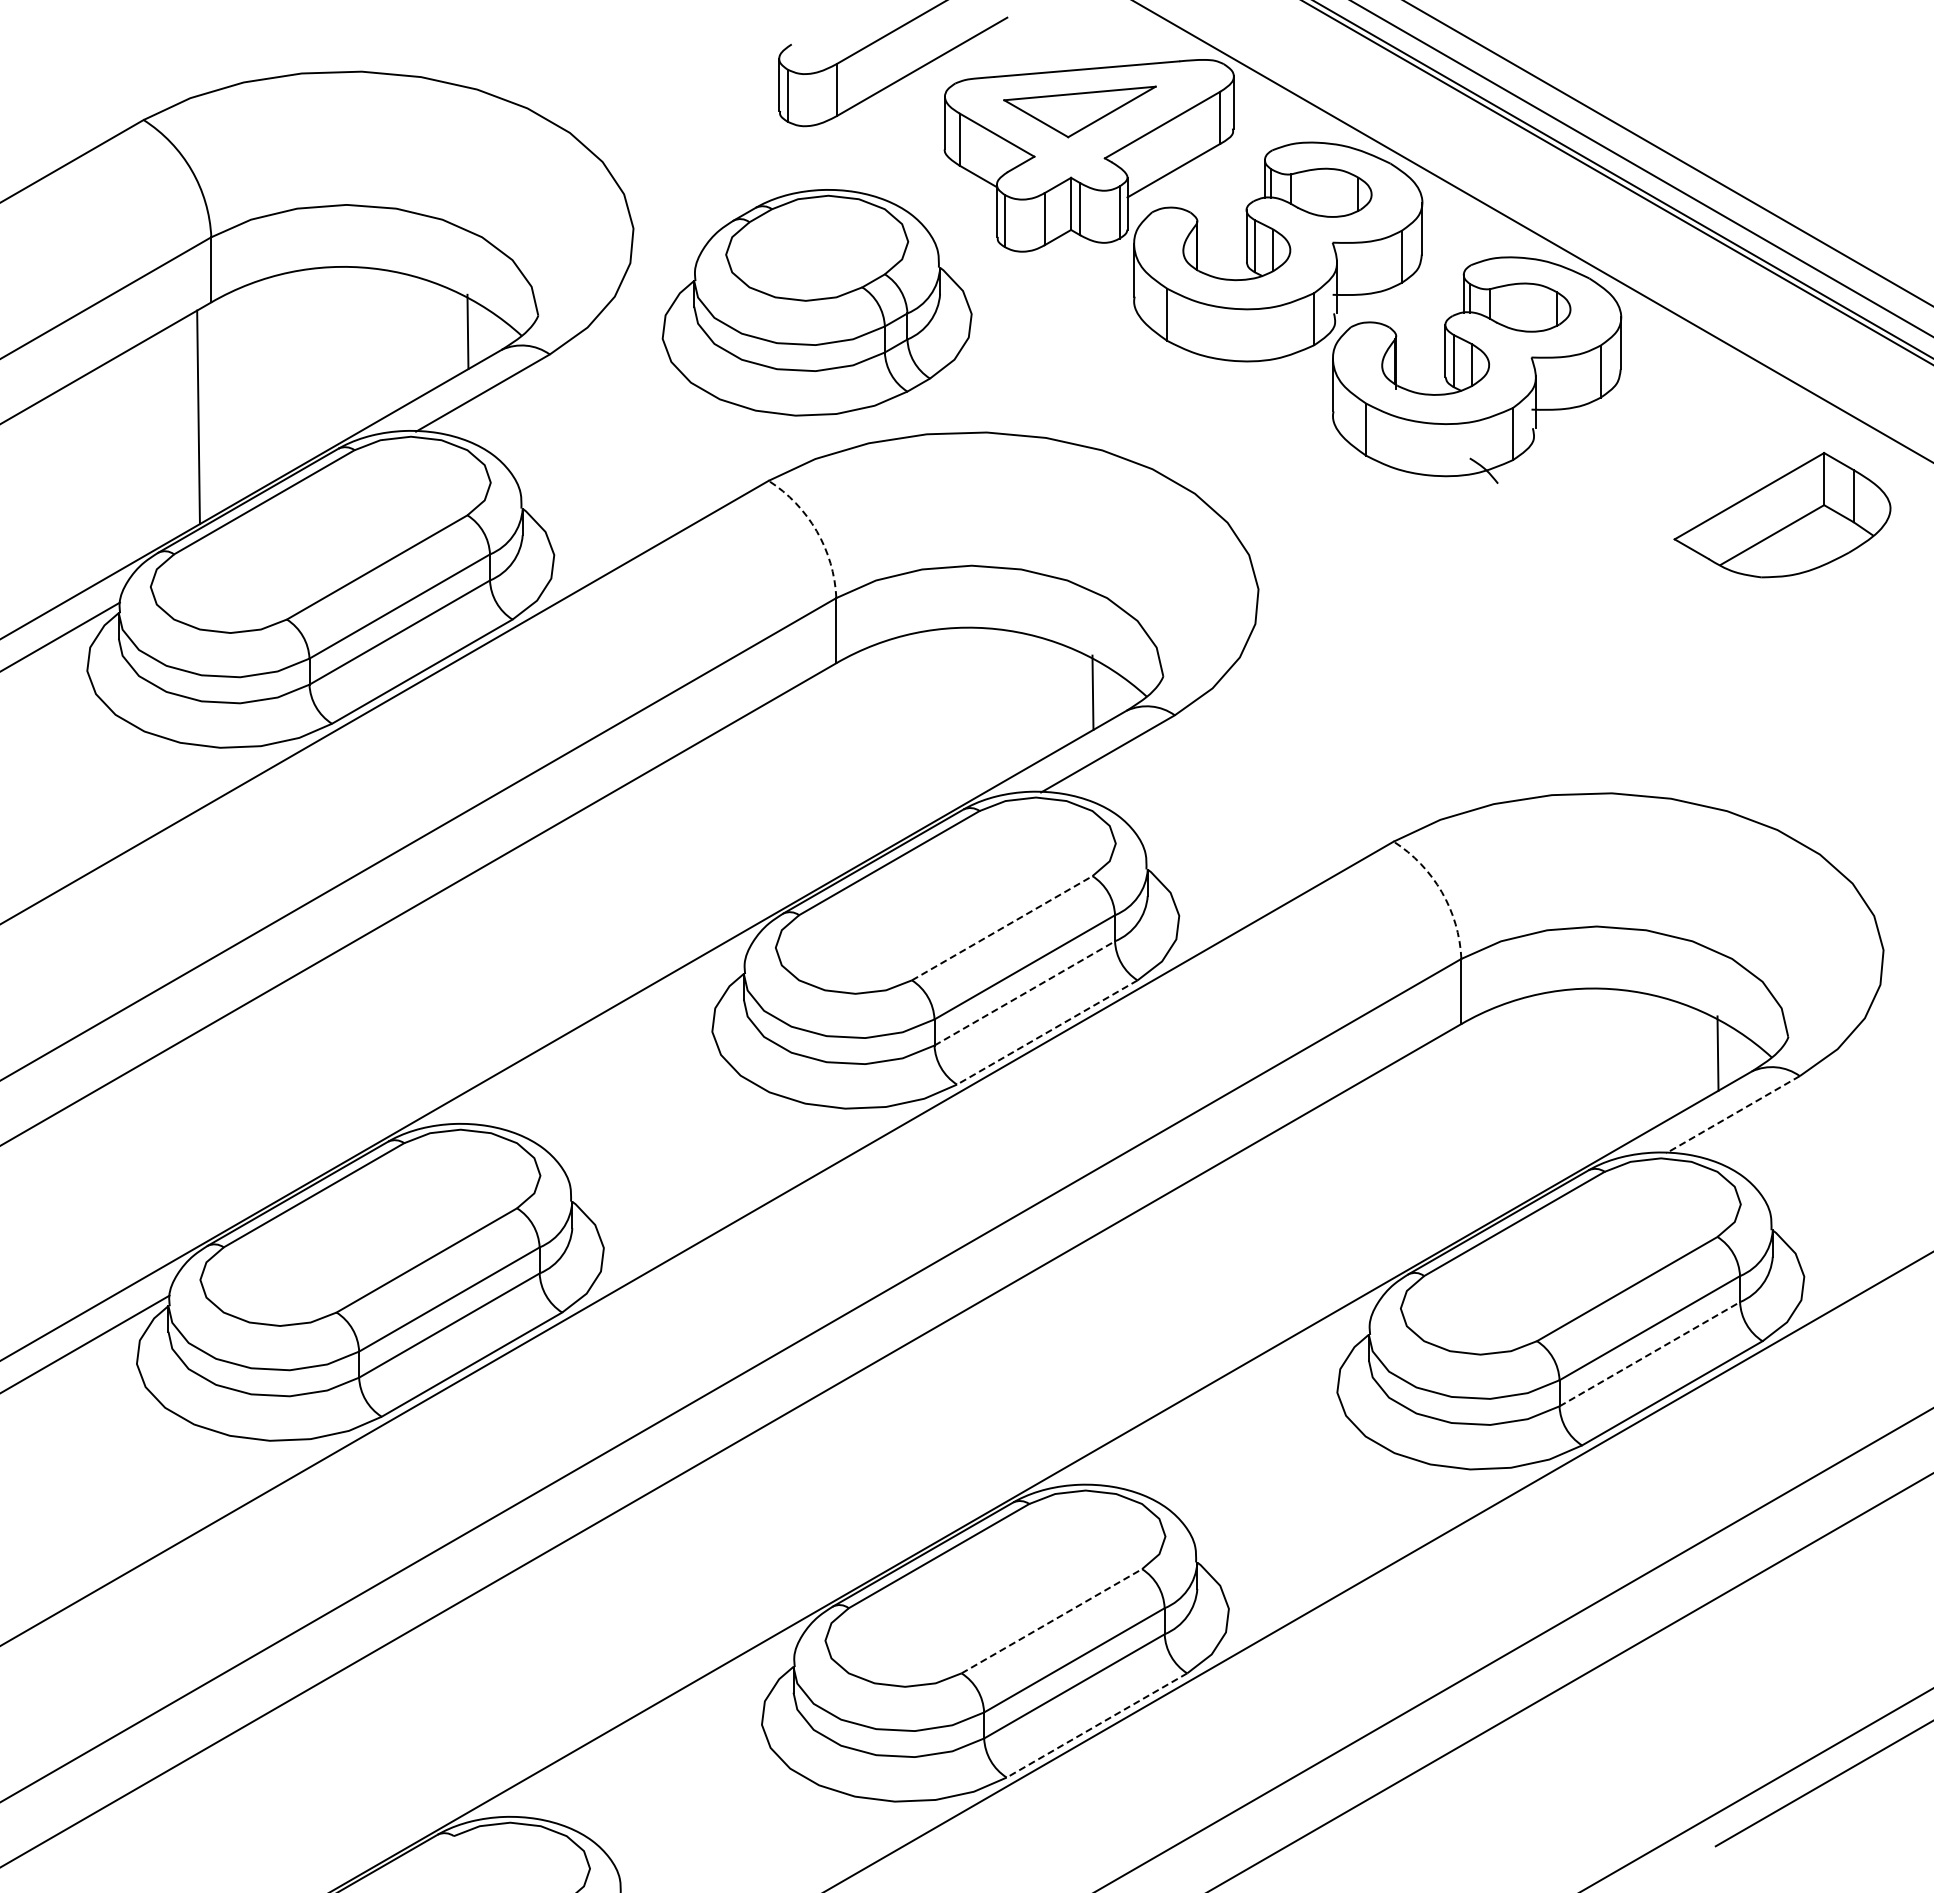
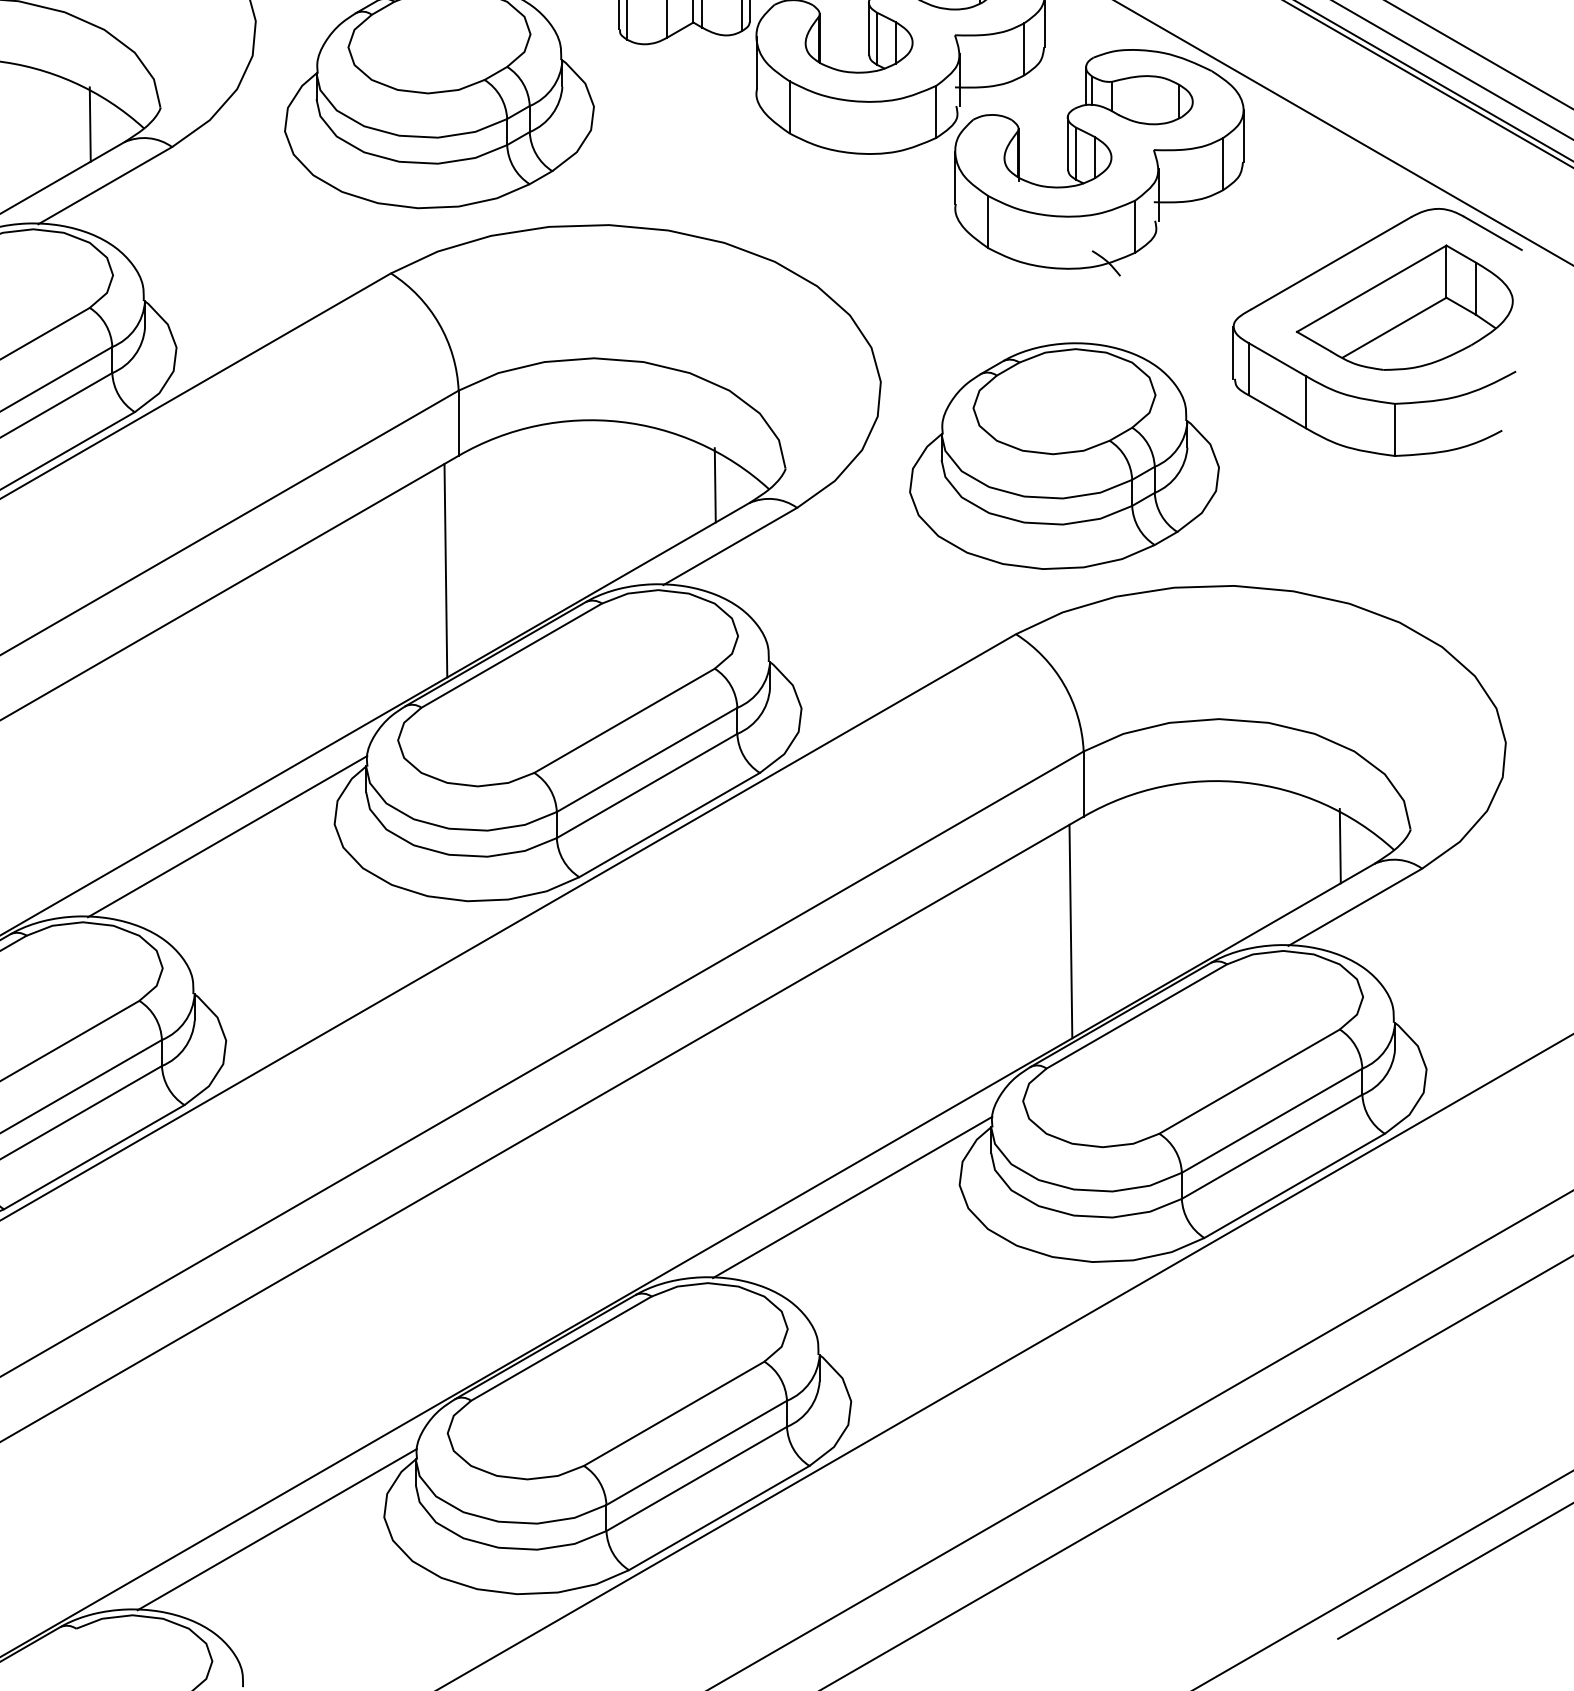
arc: (816, 531) -> (438, 324), dashed -> solid
part: (1743, 605) -> (1365, 398), added
part: (1441, 663) -> (1063, 456), added
line: (823, 777) -> (445, 570), added
arc: (1441, 892) -> (1063, 685), dashed -> solid
line: (1002, 928) -> (624, 721), dashed -> solid
line: (1025, 993) -> (647, 786), dashed -> solid
line: (1046, 1032) -> (668, 825), dashed -> solid
line: (604, 1043) -> (226, 836), added
line: (1732, 1114) -> (1354, 907), dashed -> solid
line: (1448, 1138) -> (1070, 931), added
line: (1650, 1353) -> (1272, 1146), dashed -> solid
line: (1229, 1404) -> (851, 1197), added
line: (1052, 1621) -> (674, 1414), dashed -> solid
line: (1096, 1725) -> (718, 1518), dashed -> solid
line: (654, 1736) -> (276, 1529), added

